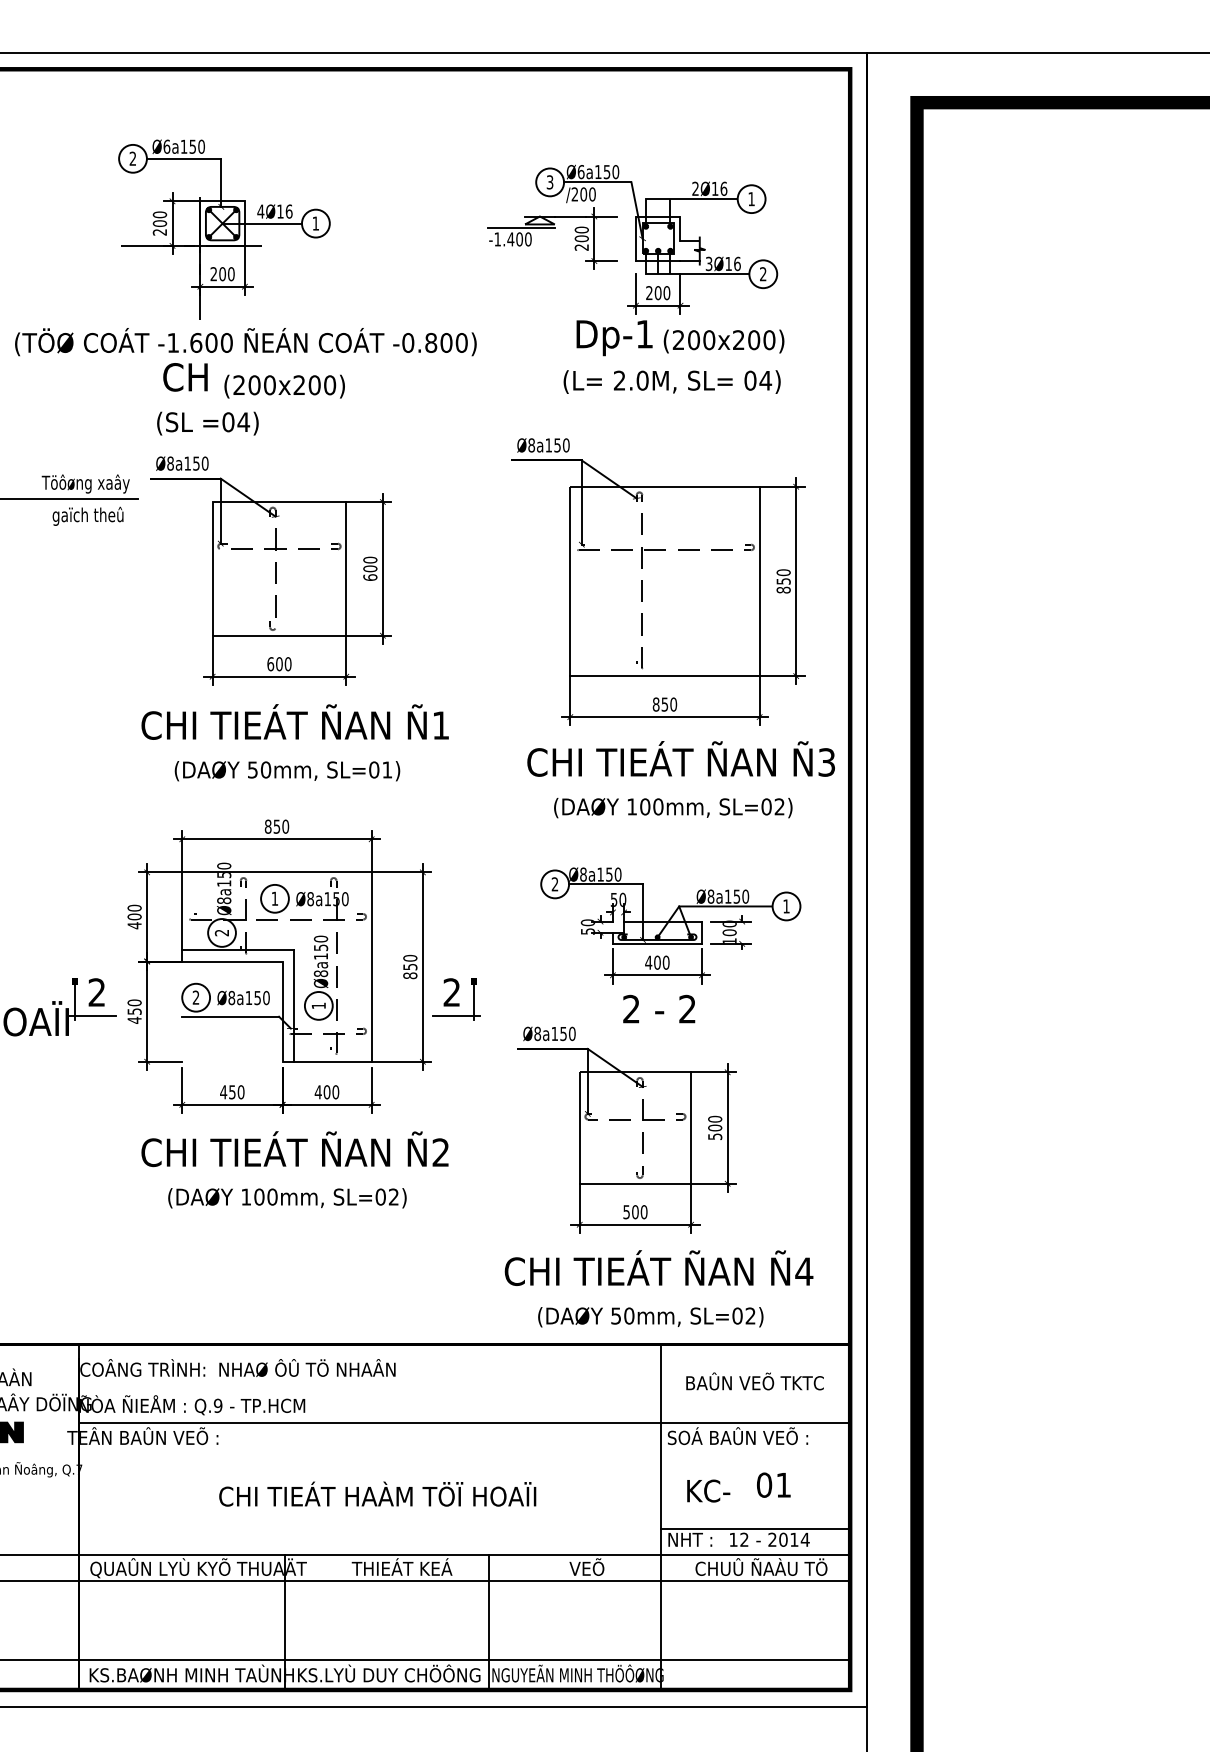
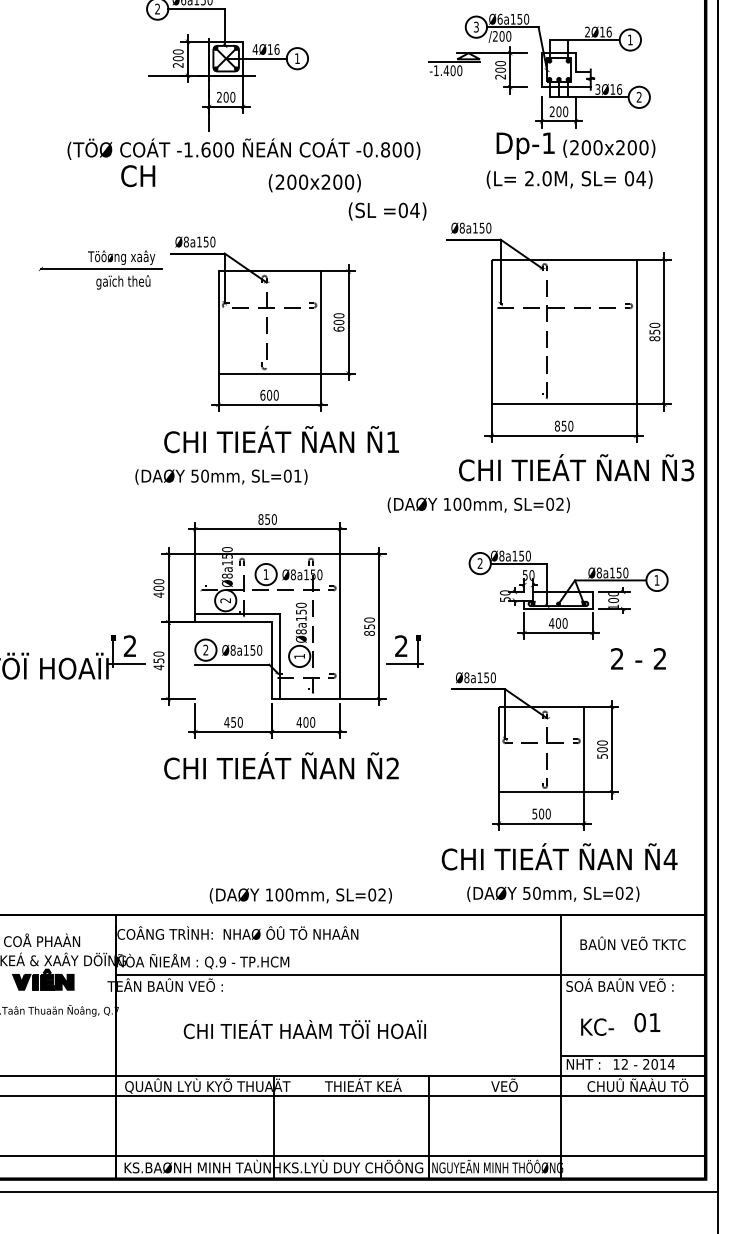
text: (185, 377) -> (138, 176), moved
text: (284, 386) -> (314, 183), moved
text: (207, 423) -> (387, 211), moved
text: (287, 771) -> (221, 477), moved
text: (673, 808) -> (478, 505), moved
text: (659, 1008) -> (638, 658), moved
text: (287, 1198) -> (300, 896), moved
text: (377, 1493) -> (304, 1028), moved

